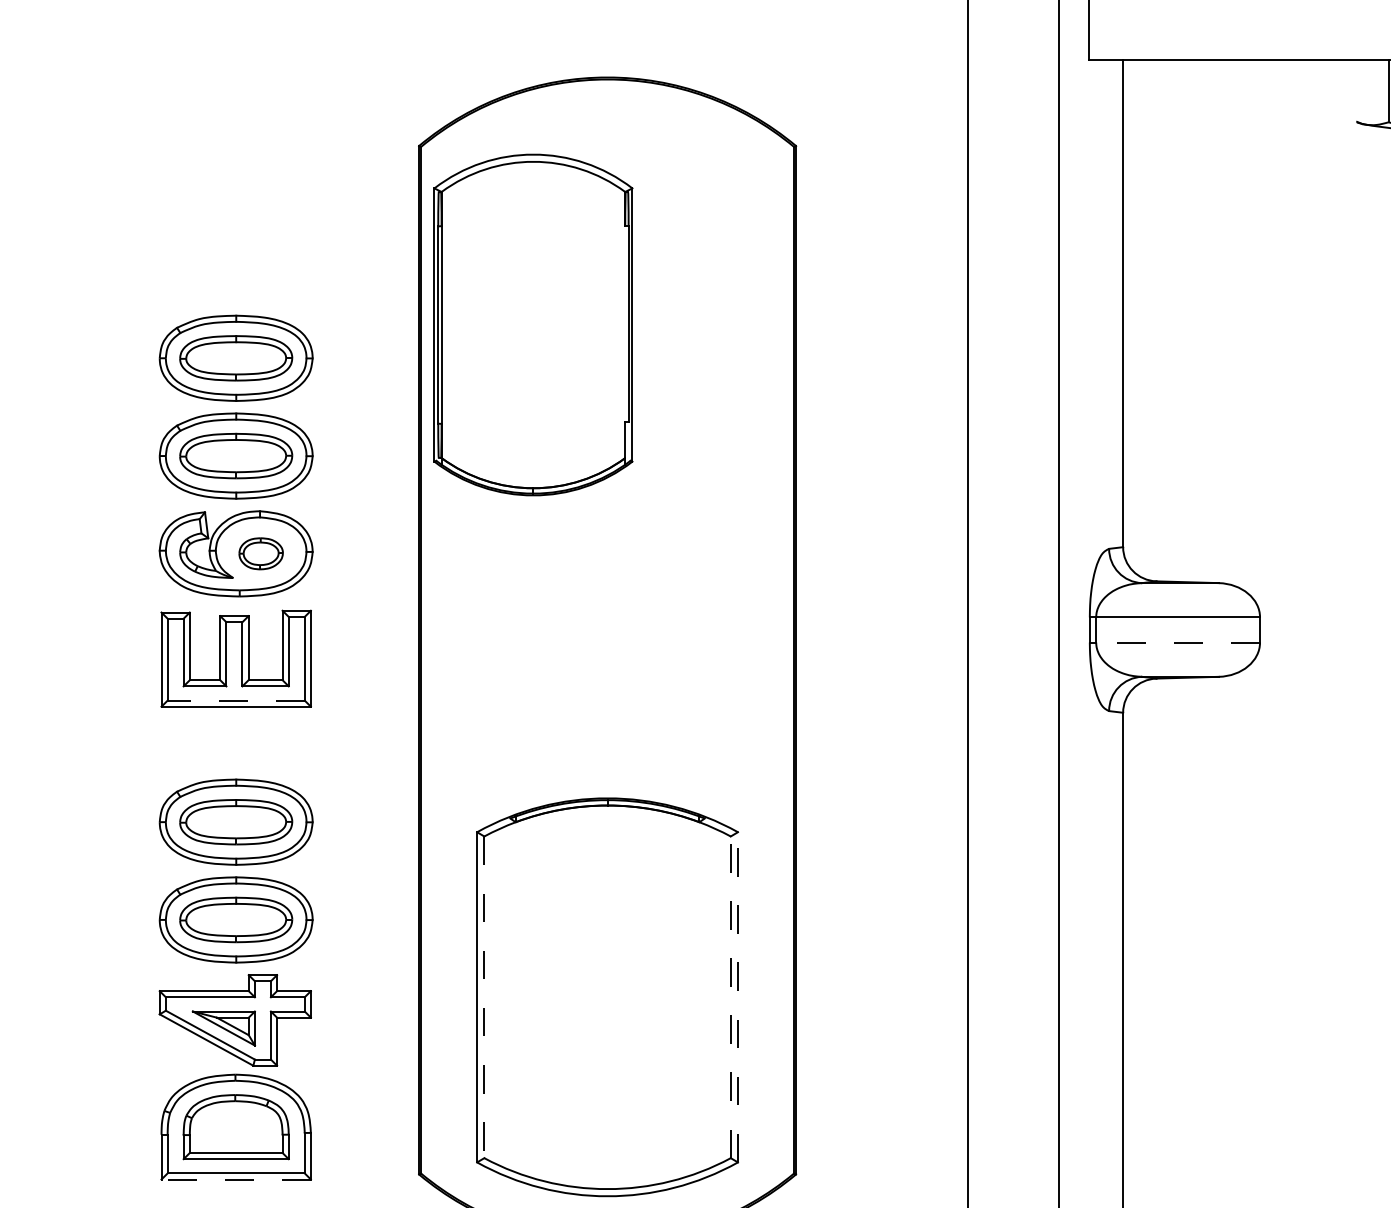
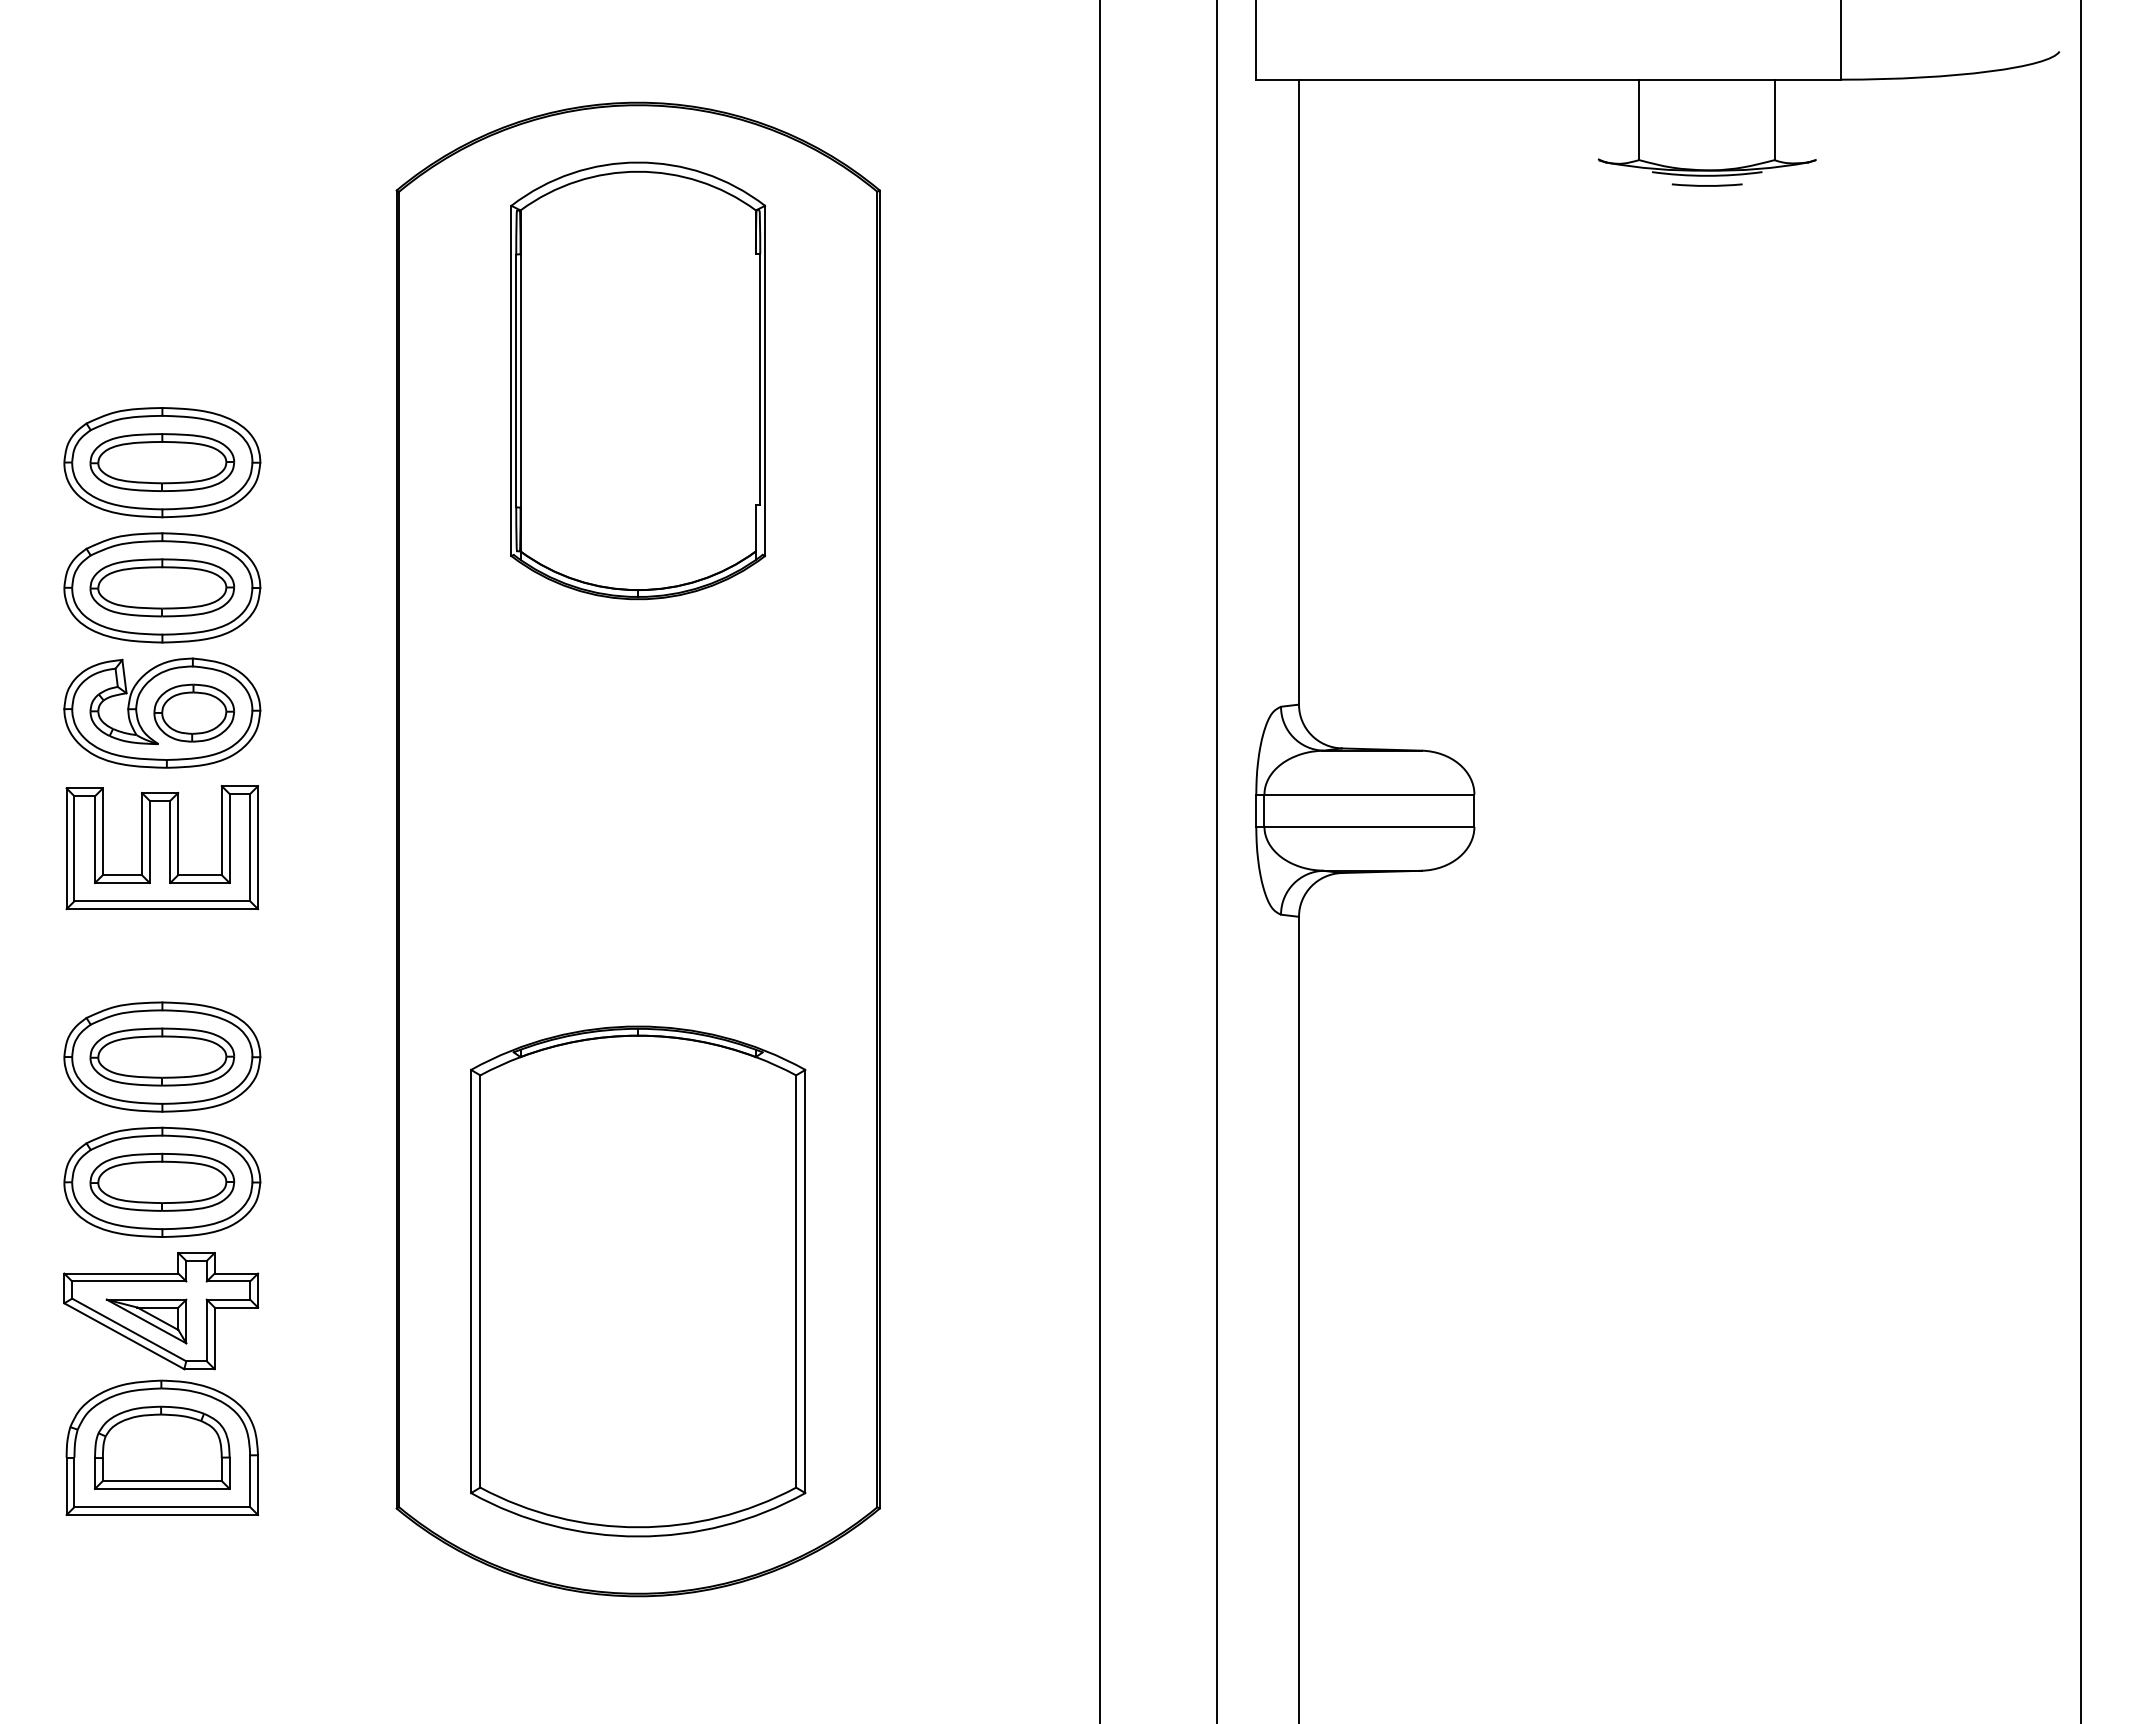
part: (533, 324) -> (638, 380), moved
part: (261, 553) -> (194, 712), size x1.43
line: (1178, 642) -> (1369, 826), dashed -> solid
line: (236, 700) -> (162, 901), dashed -> solid
line: (731, 997) -> (796, 1281), dashed -> solid
line: (738, 997) -> (805, 1281), dashed -> solid
line: (484, 998) -> (480, 1282), dashed -> solid
line: (236, 1179) -> (162, 1515), dashed -> solid

